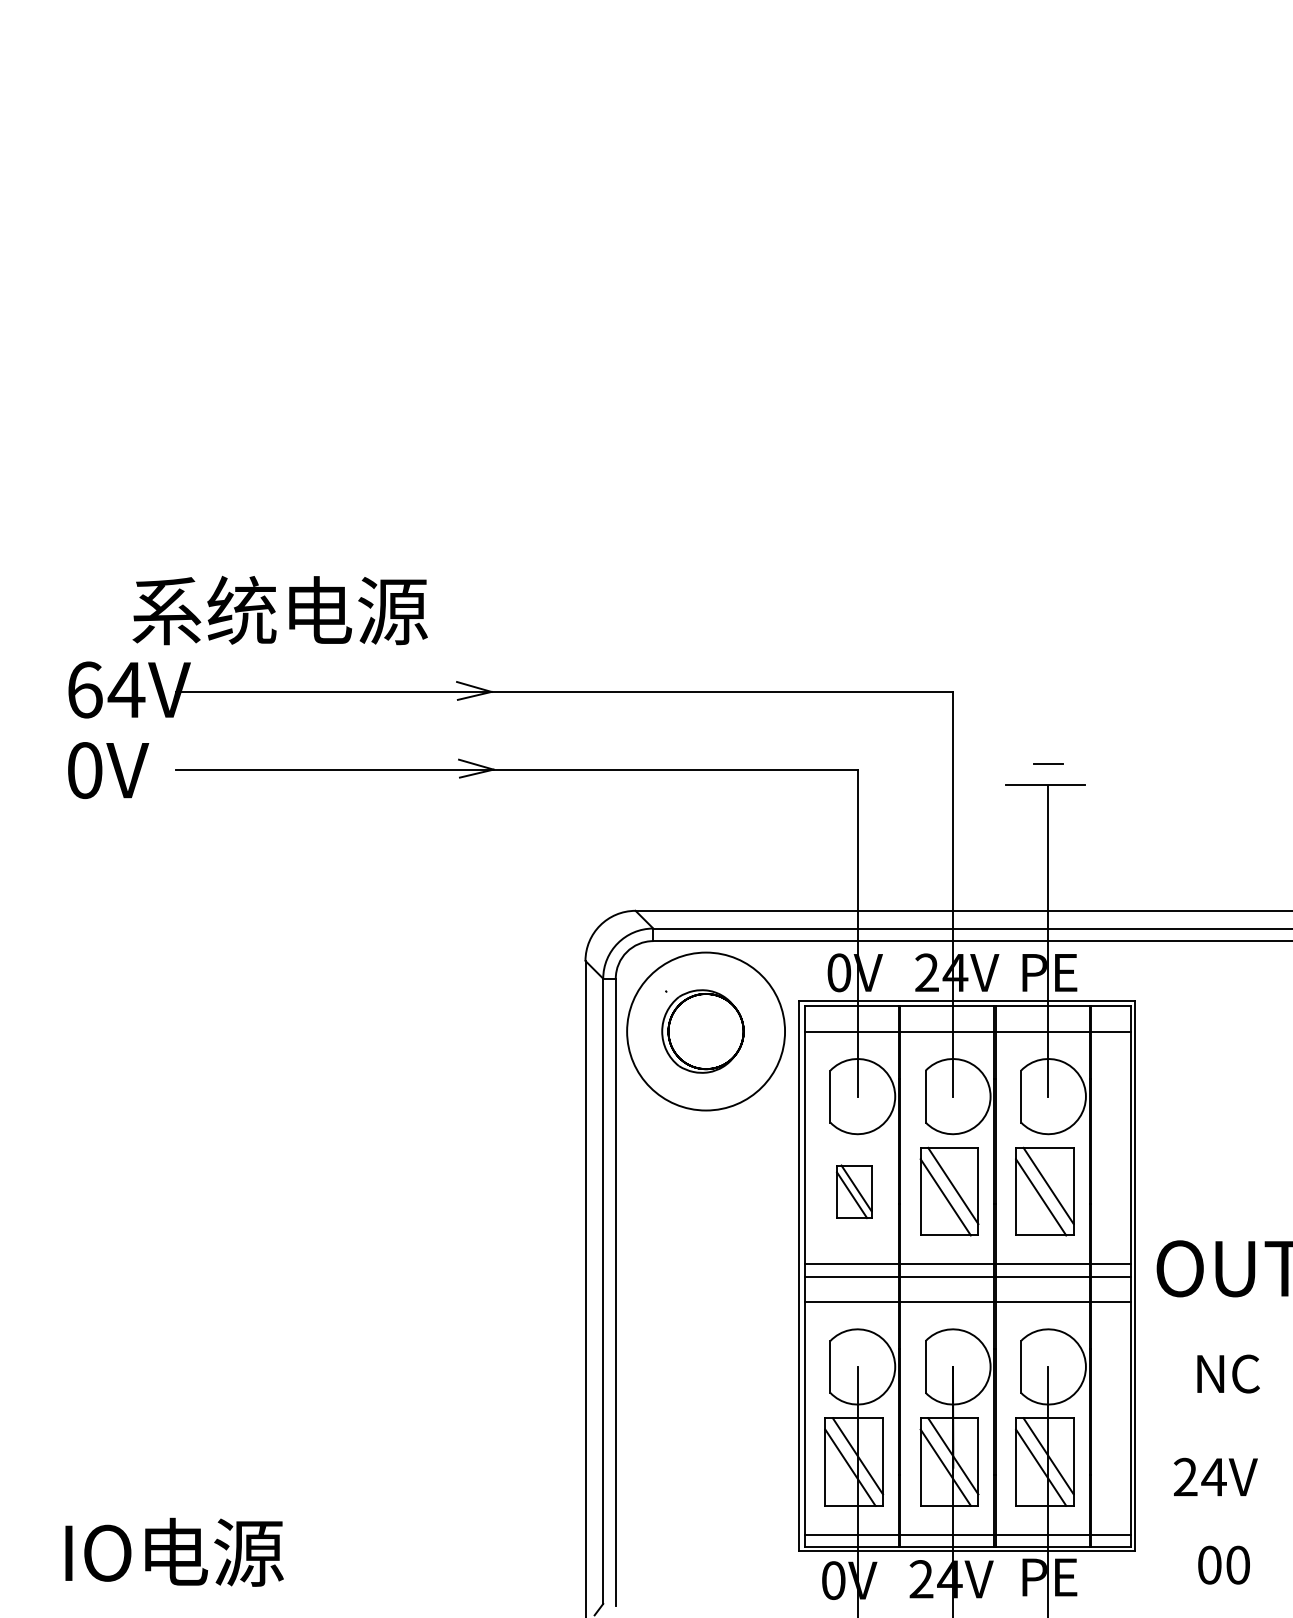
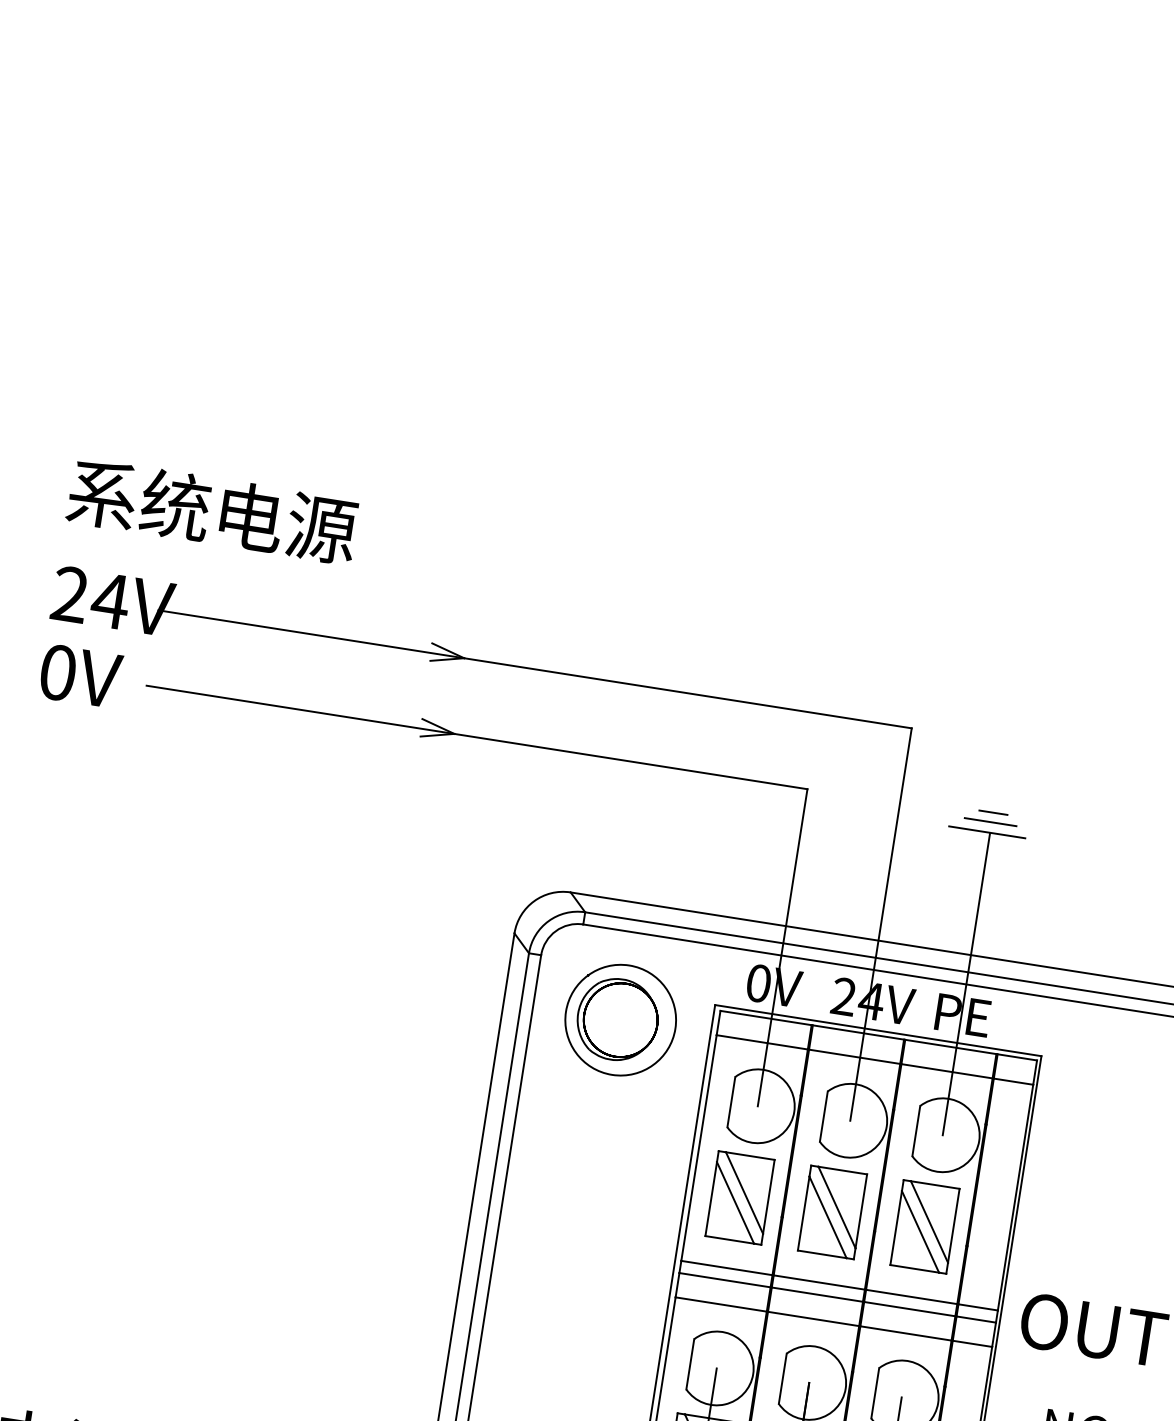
text: (279, 610) -> (212, 511), moved
text: (84, 689) -> (69, 594), 64V -> 24V
line: (1046, 773) -> (990, 821), added
circle: (705, 1031) -> (620, 1020), size x0.71
part: (854, 1191) -> (740, 1197), size x1.67

